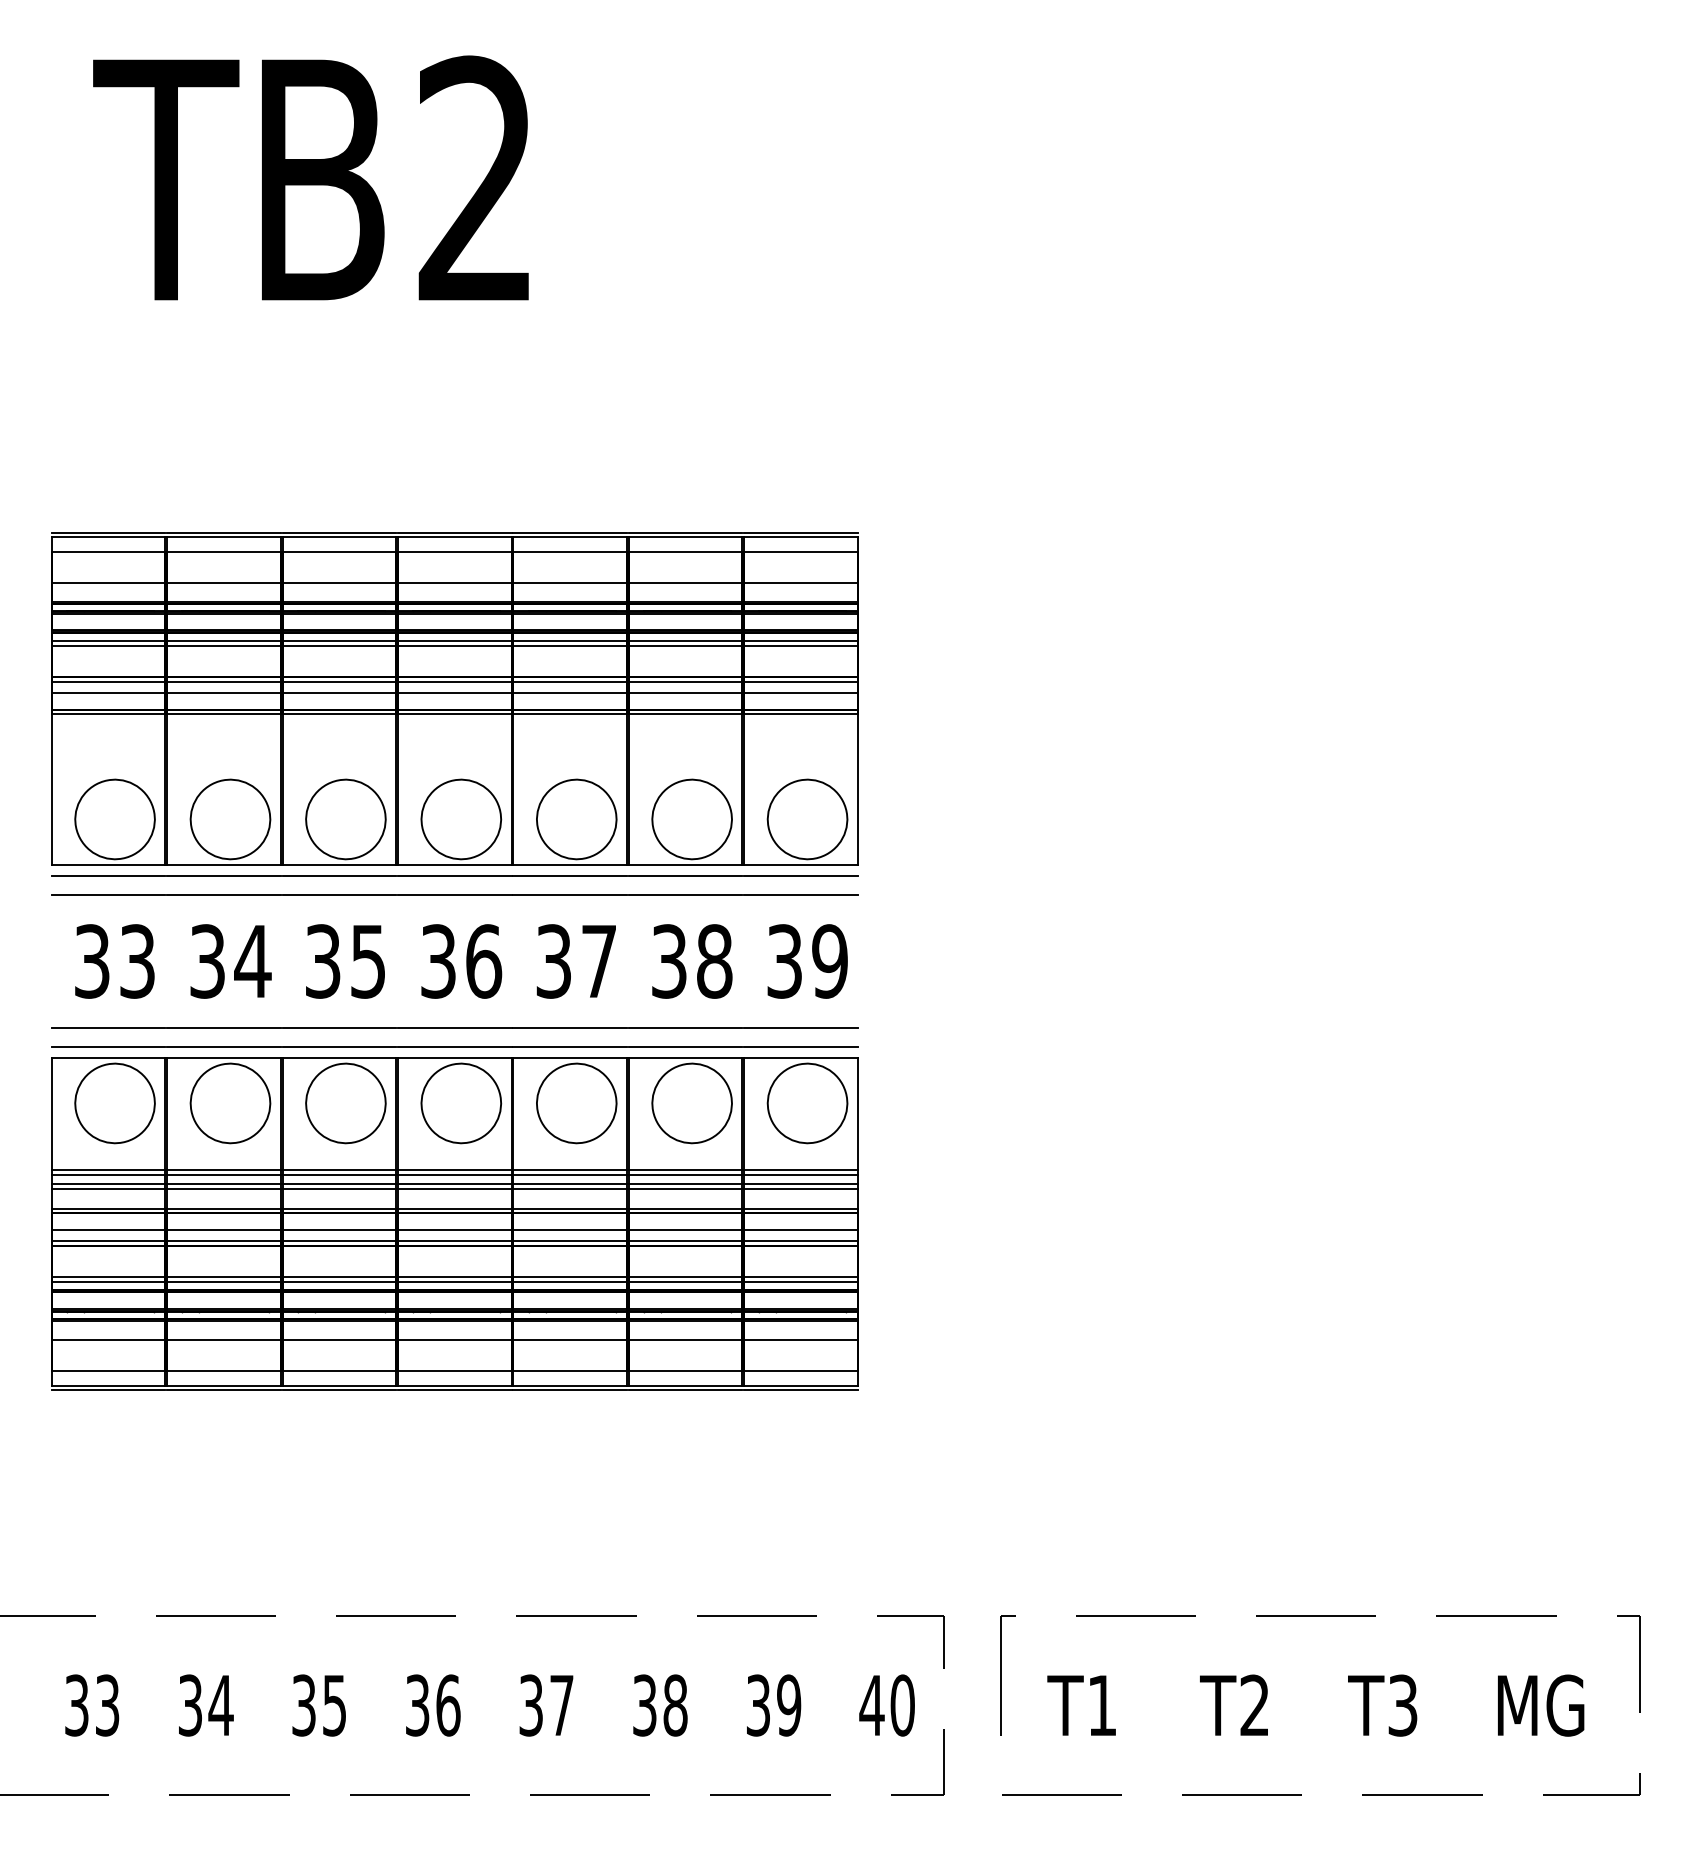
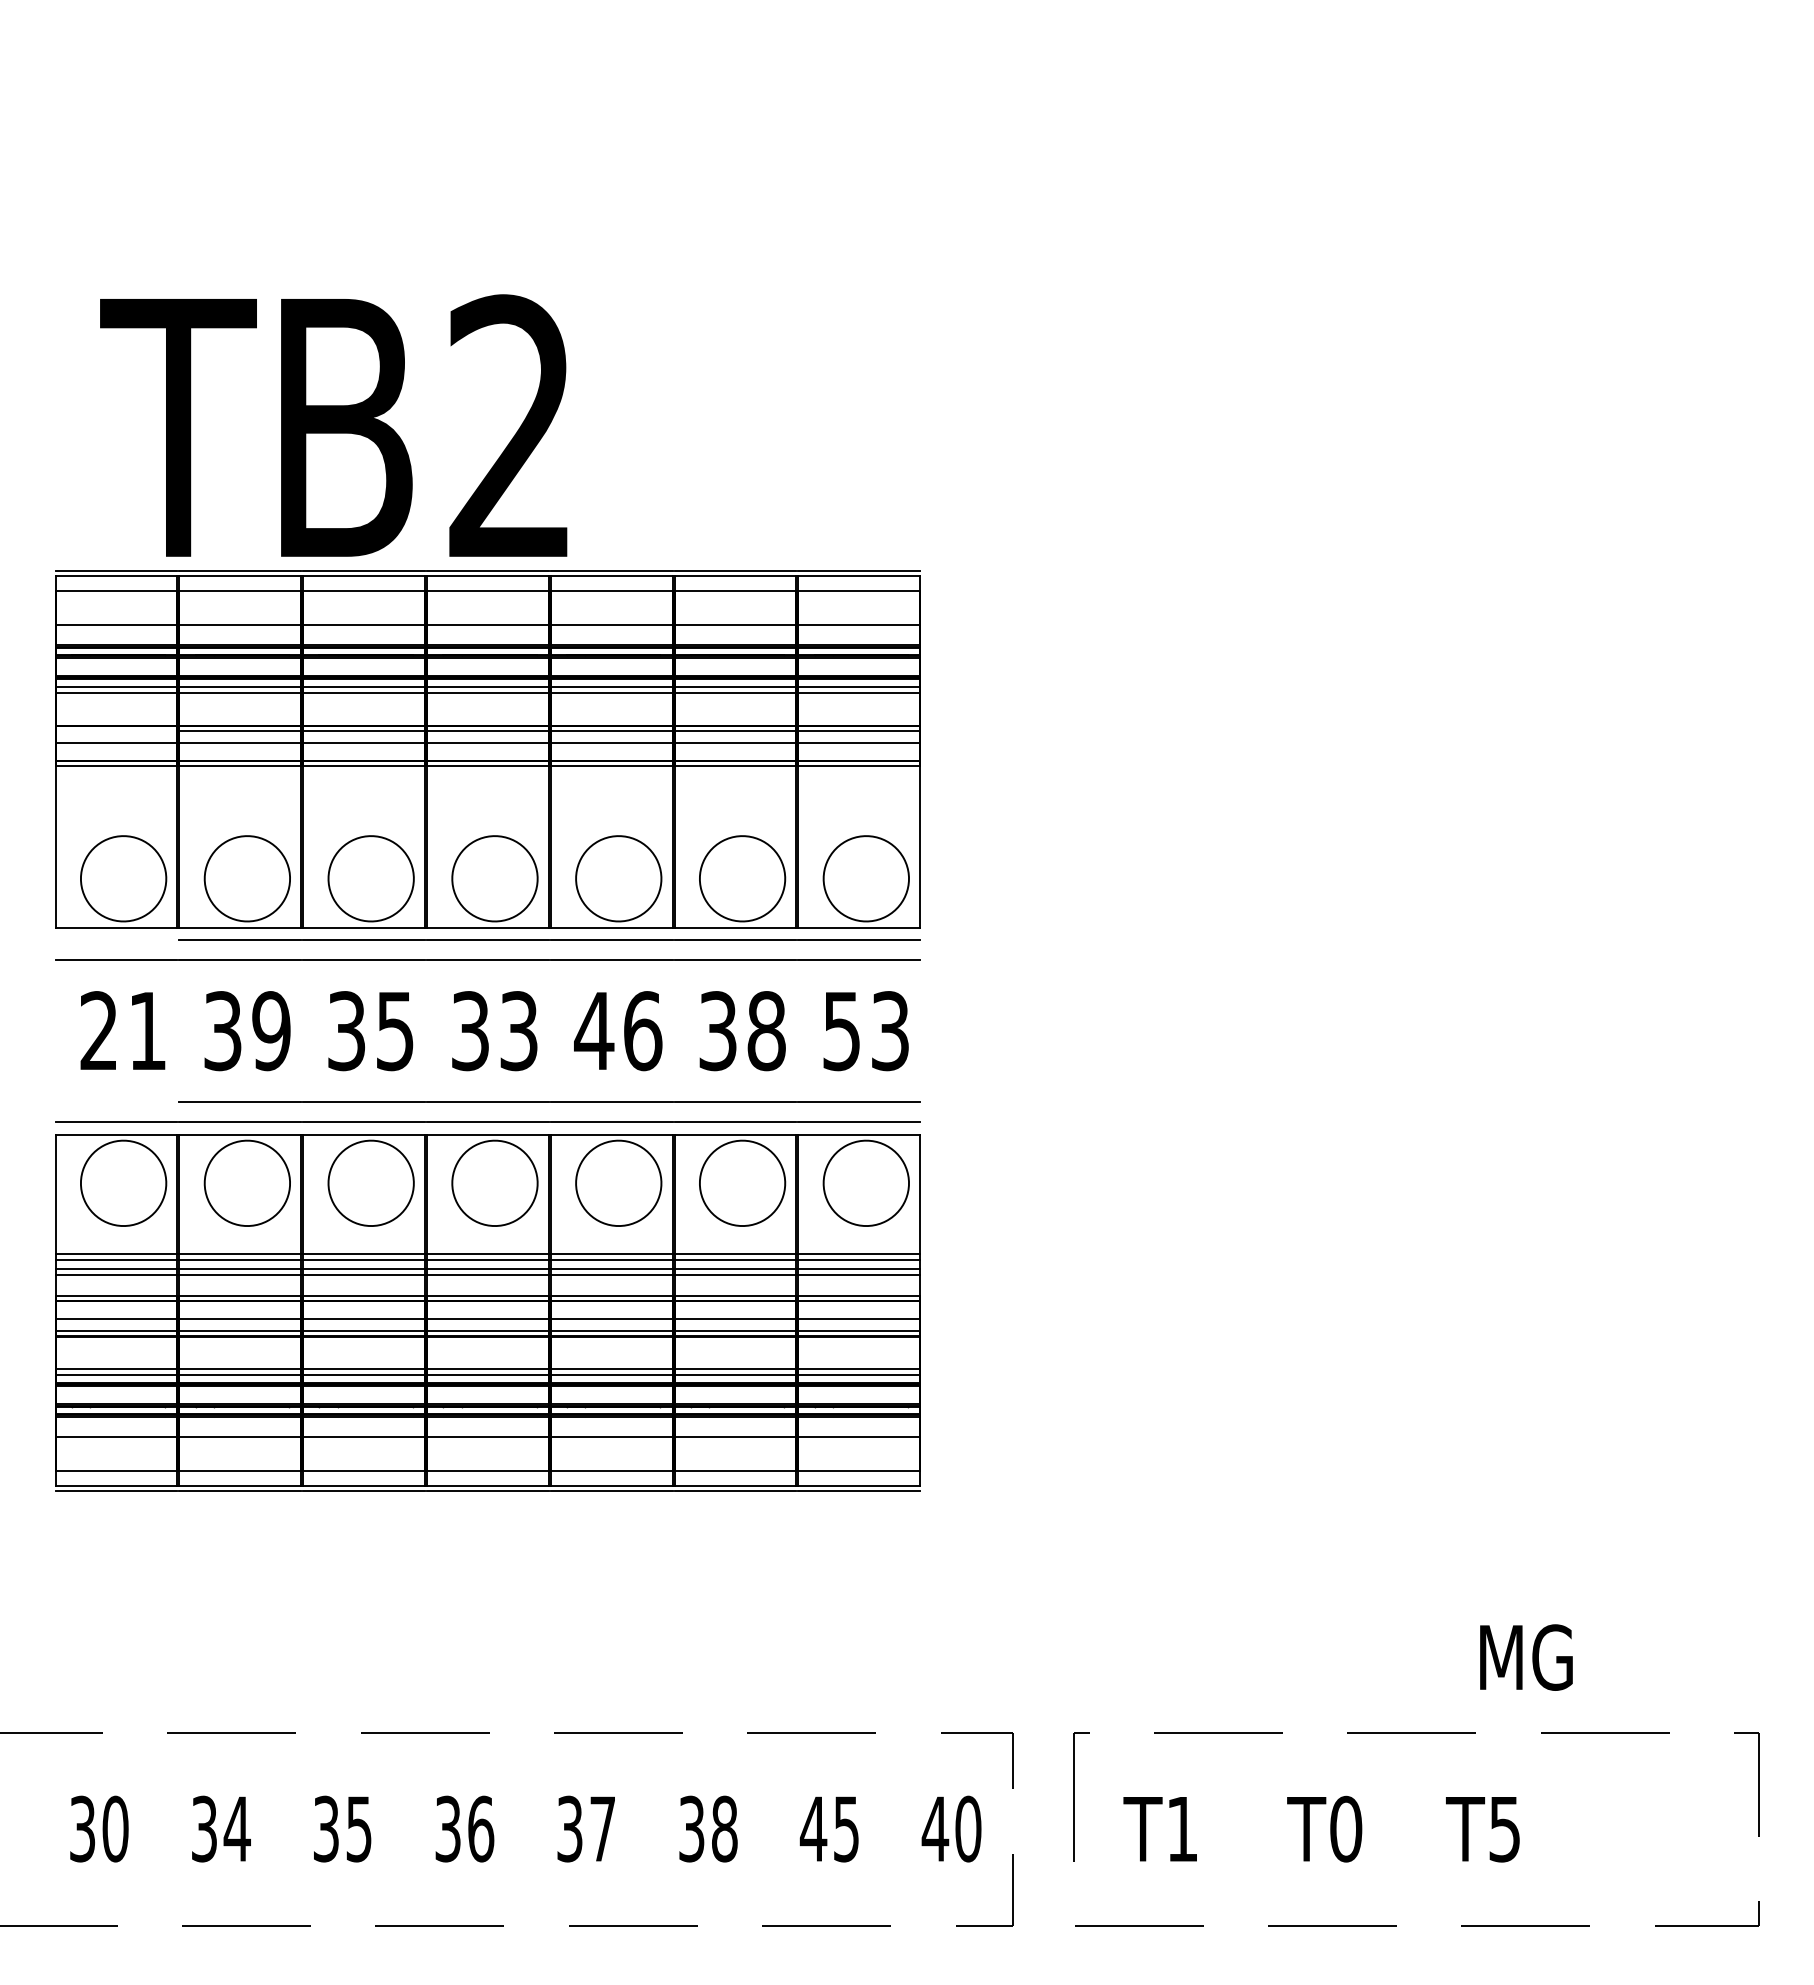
text: (310, 177) -> (333, 425), moved
line: (108, 681) -> (116, 730), removed
line: (108, 876) -> (116, 939), removed
text: (114, 961) -> (123, 1031), 33 -> 21
text: (252, 961) -> (271, 1031), 34 -> 39
text: (484, 961) -> (519, 1031), 36 -> 33
text: (576, 961) -> (618, 1031), 37 -> 46
text: (807, 961) -> (866, 1031), 39 -> 53
line: (108, 1027) -> (116, 1101), removed
text: (107, 1705) -> (115, 1829), 33 -> 30
text: (773, 1705) -> (829, 1829), 39 -> 45
text: (1254, 1705) -> (1345, 1829), T2 -> T0
text: (1403, 1705) -> (1505, 1829), T3 -> T5
text: (1541, 1705) -> (1526, 1657), moved

